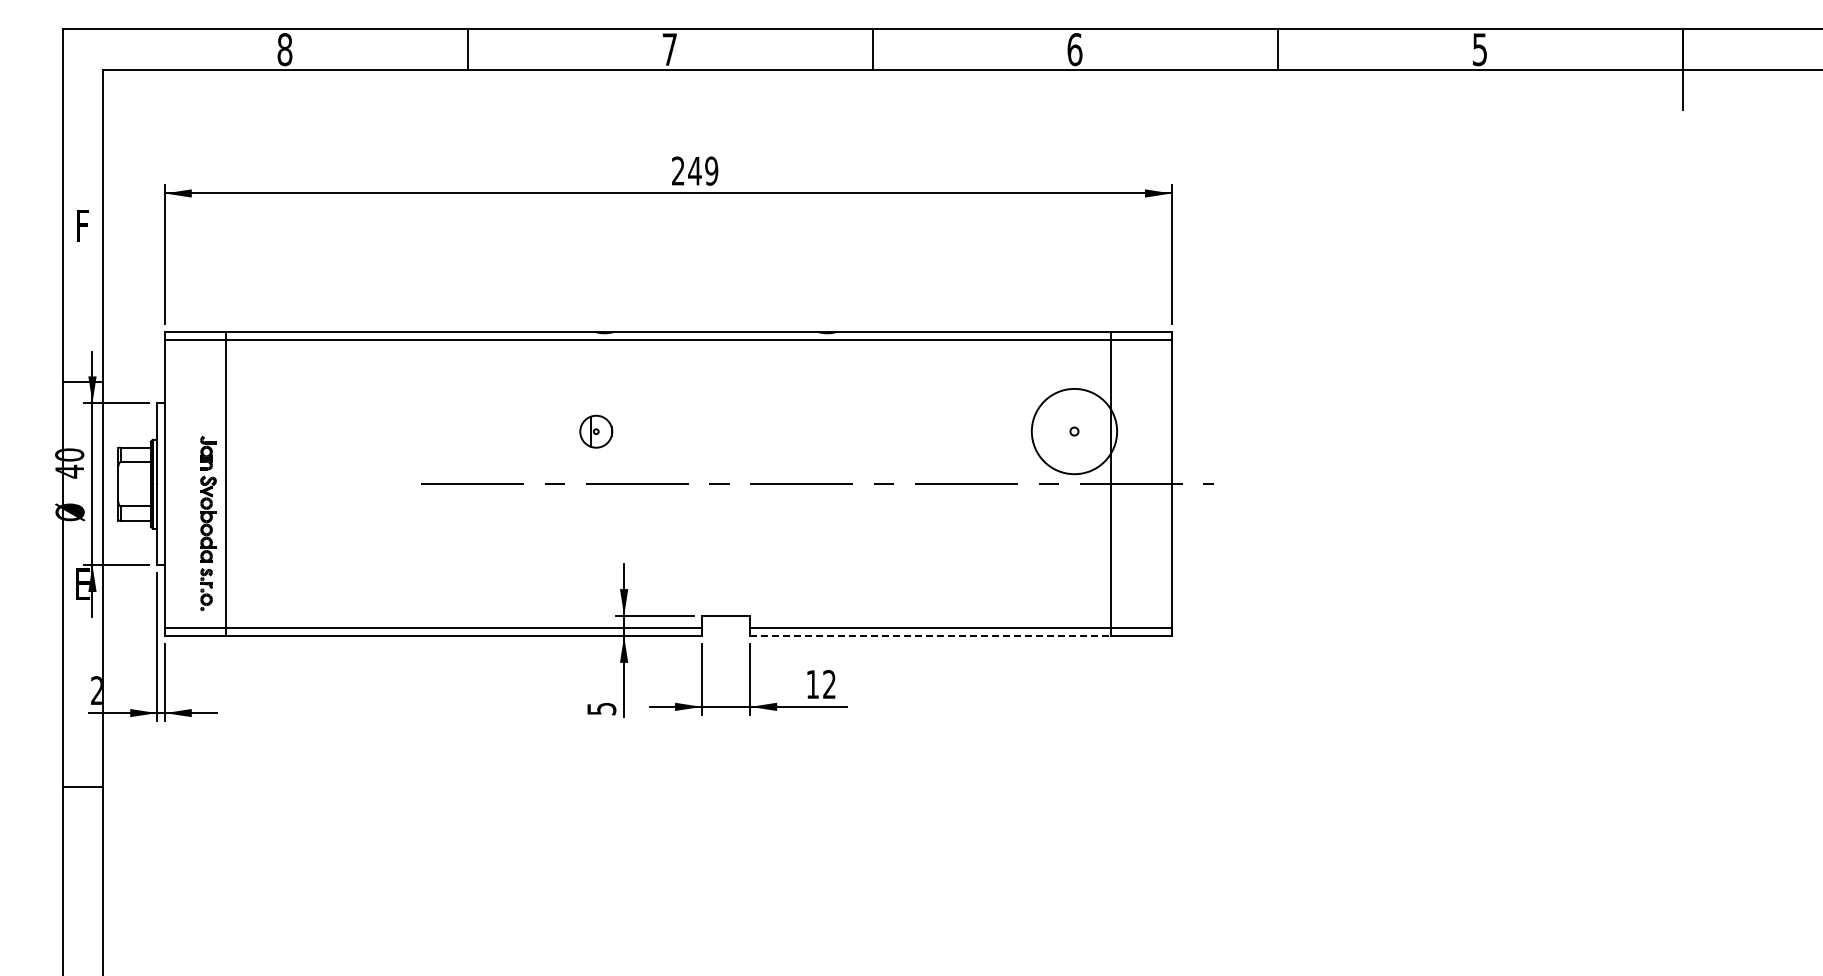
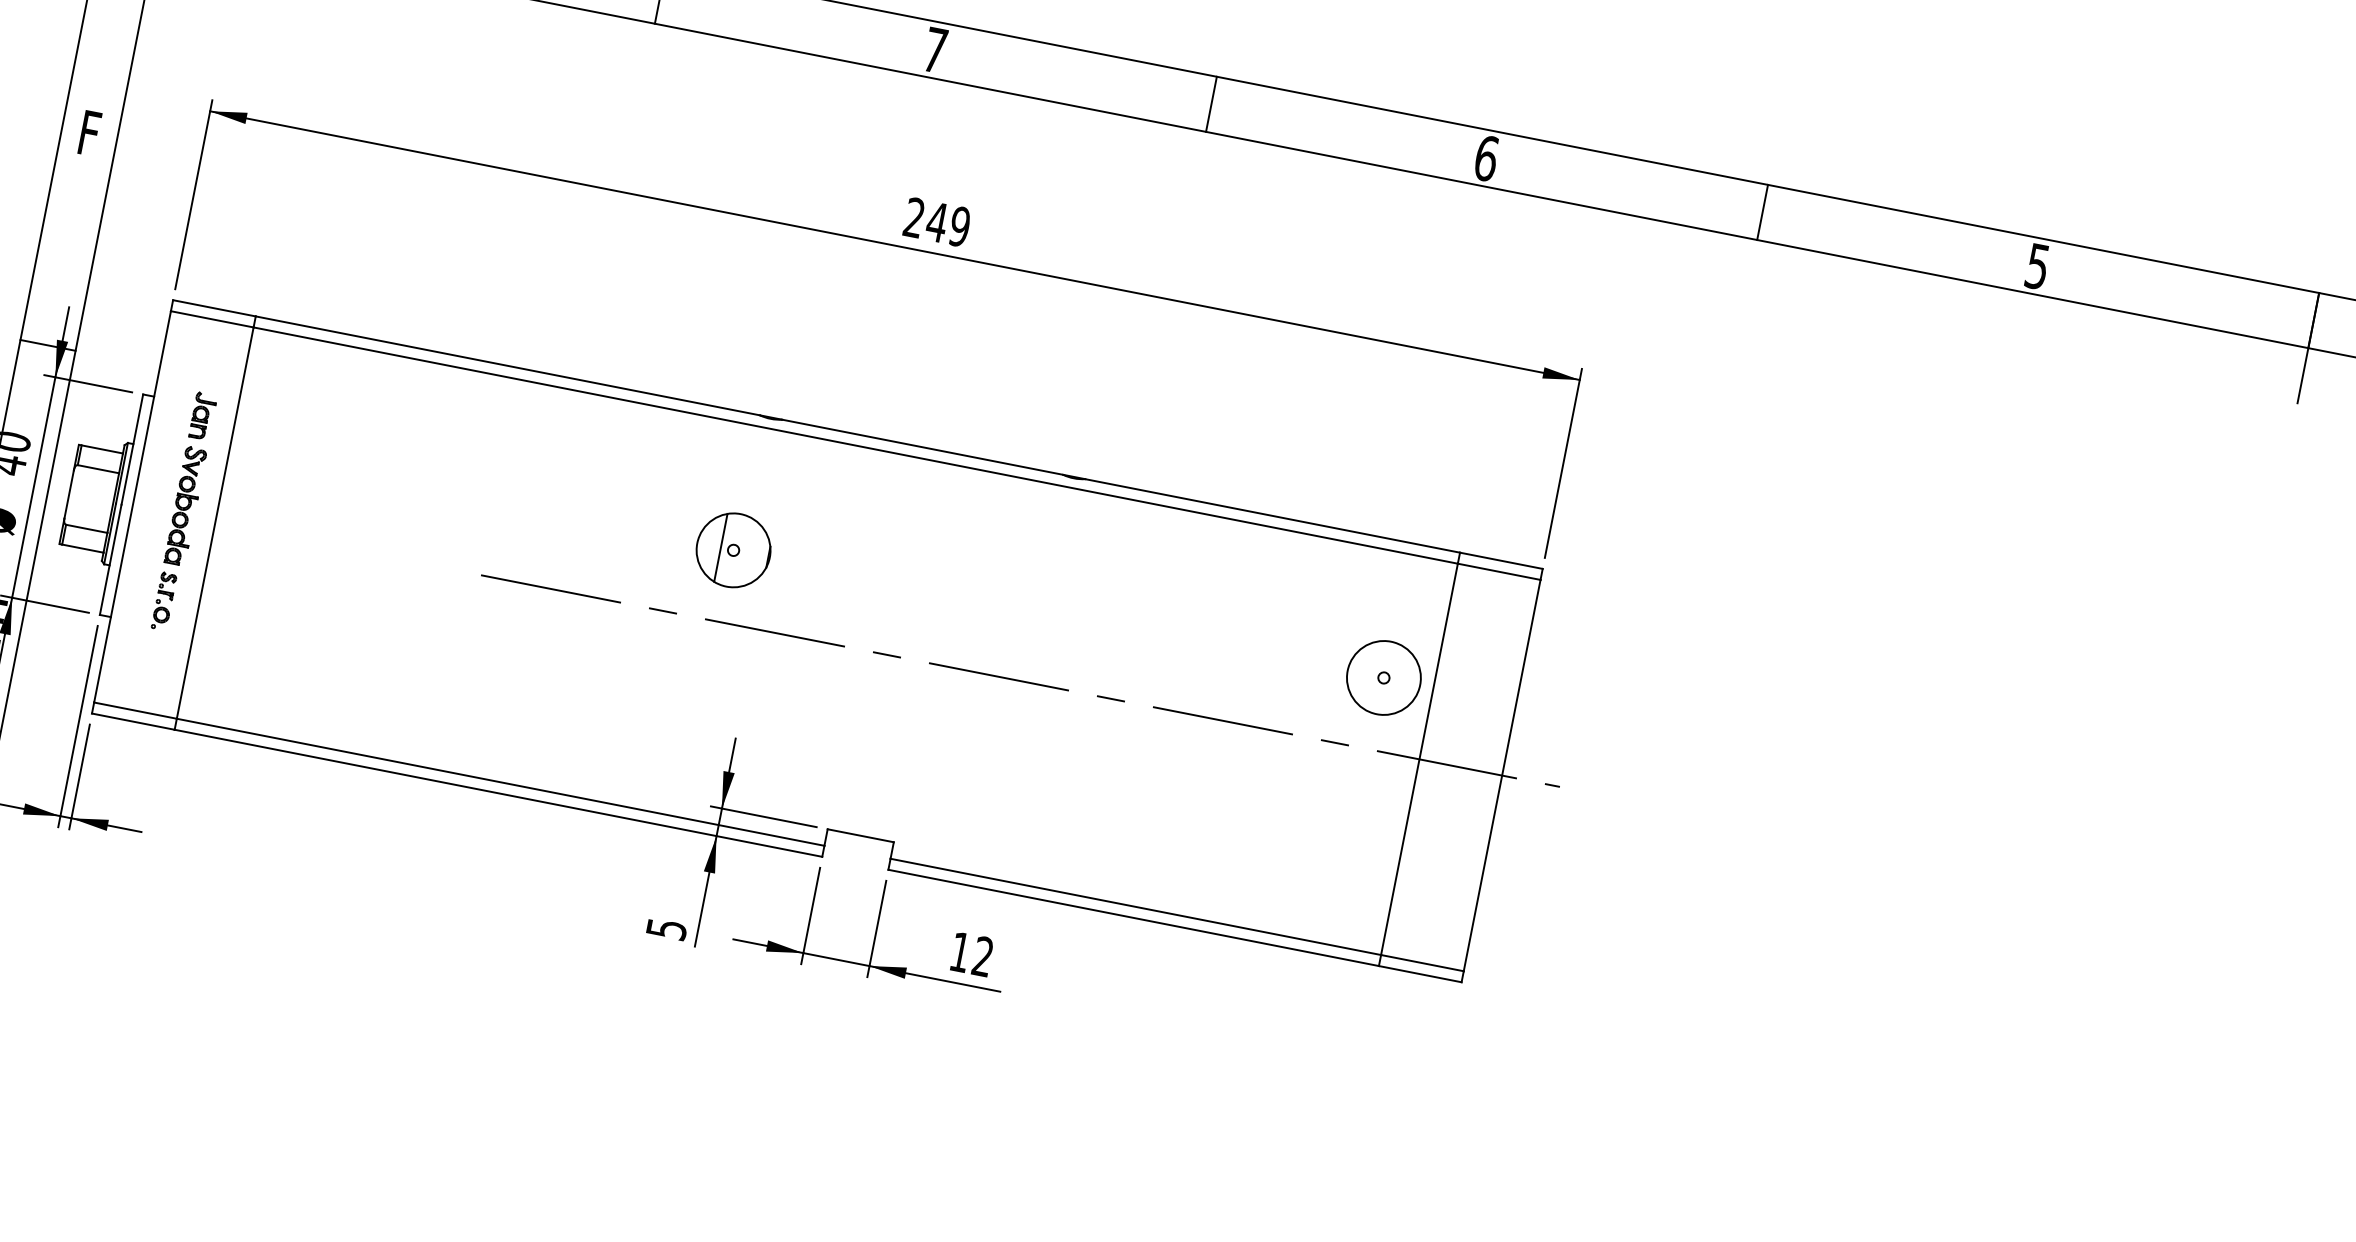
part: (595, 431) -> (732, 550), size x1.67
circle: (1074, 431) -> (1383, 677), size x0.62
part: (208, 523) -> (184, 511), moved
line: (931, 636) -> (1134, 918), dashed -> solid

